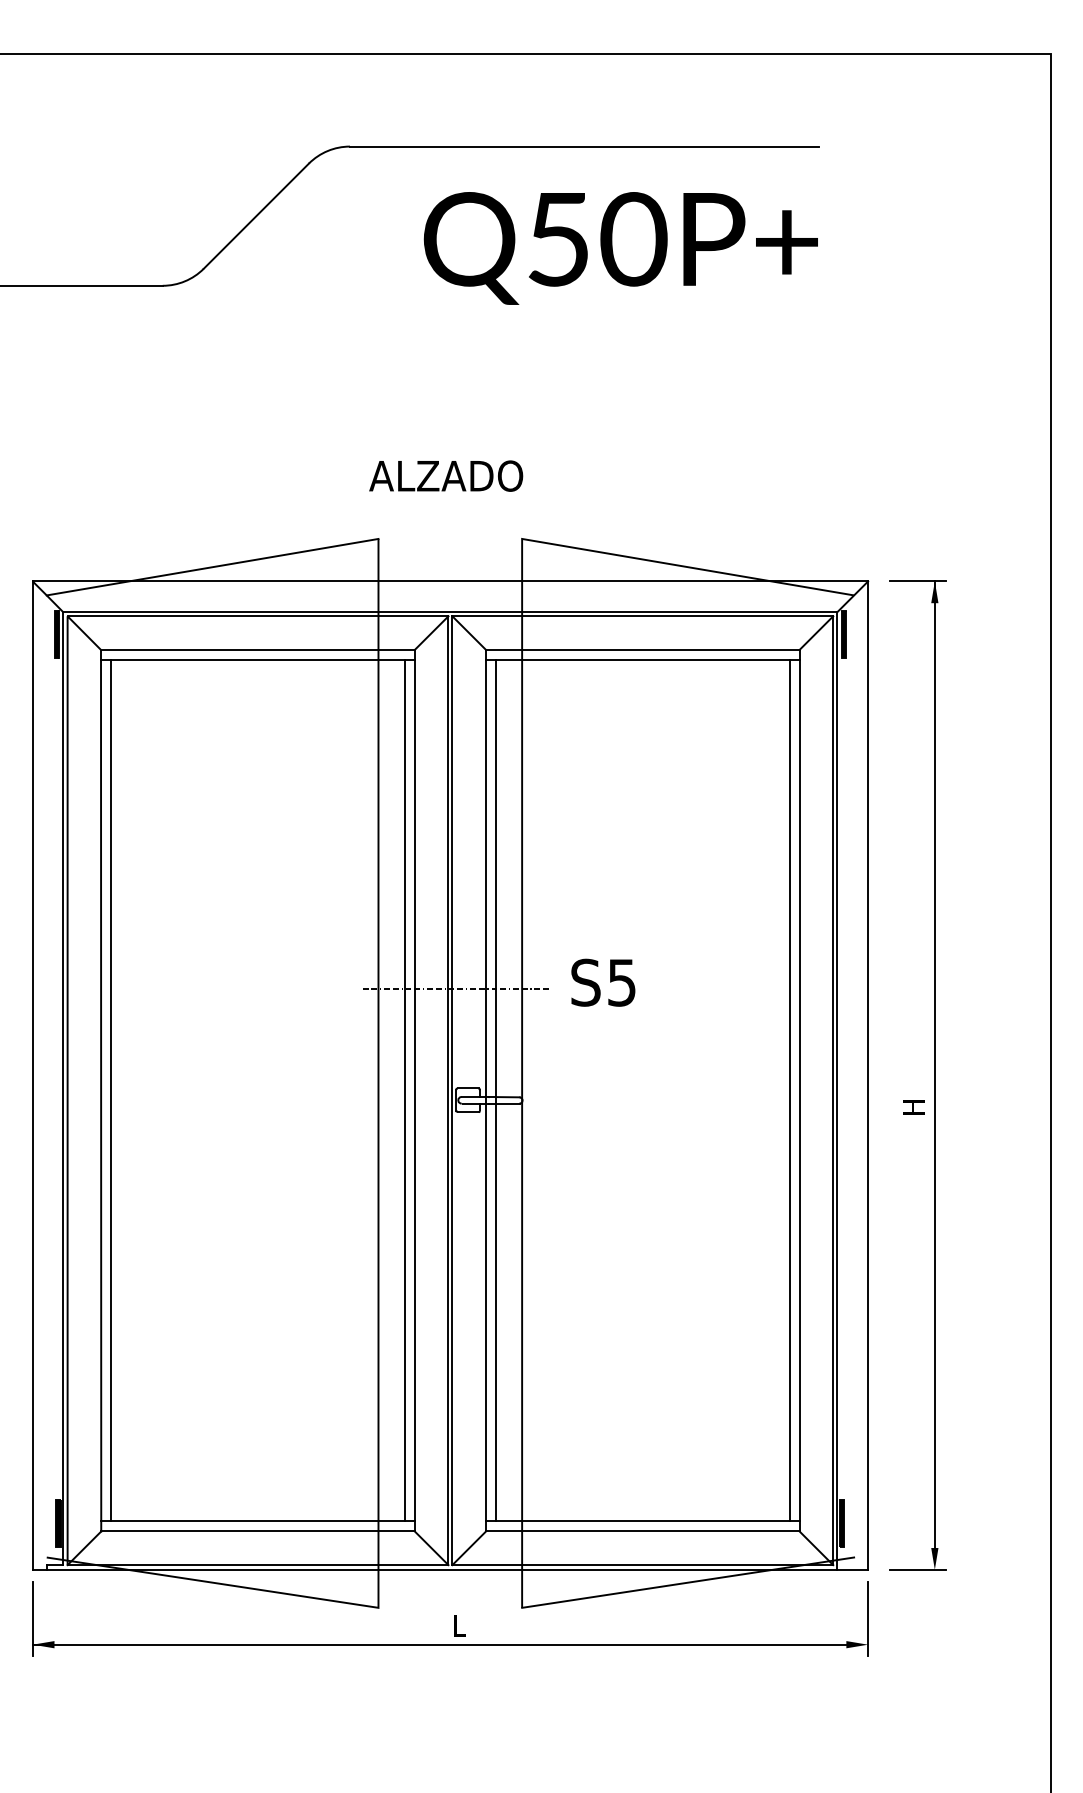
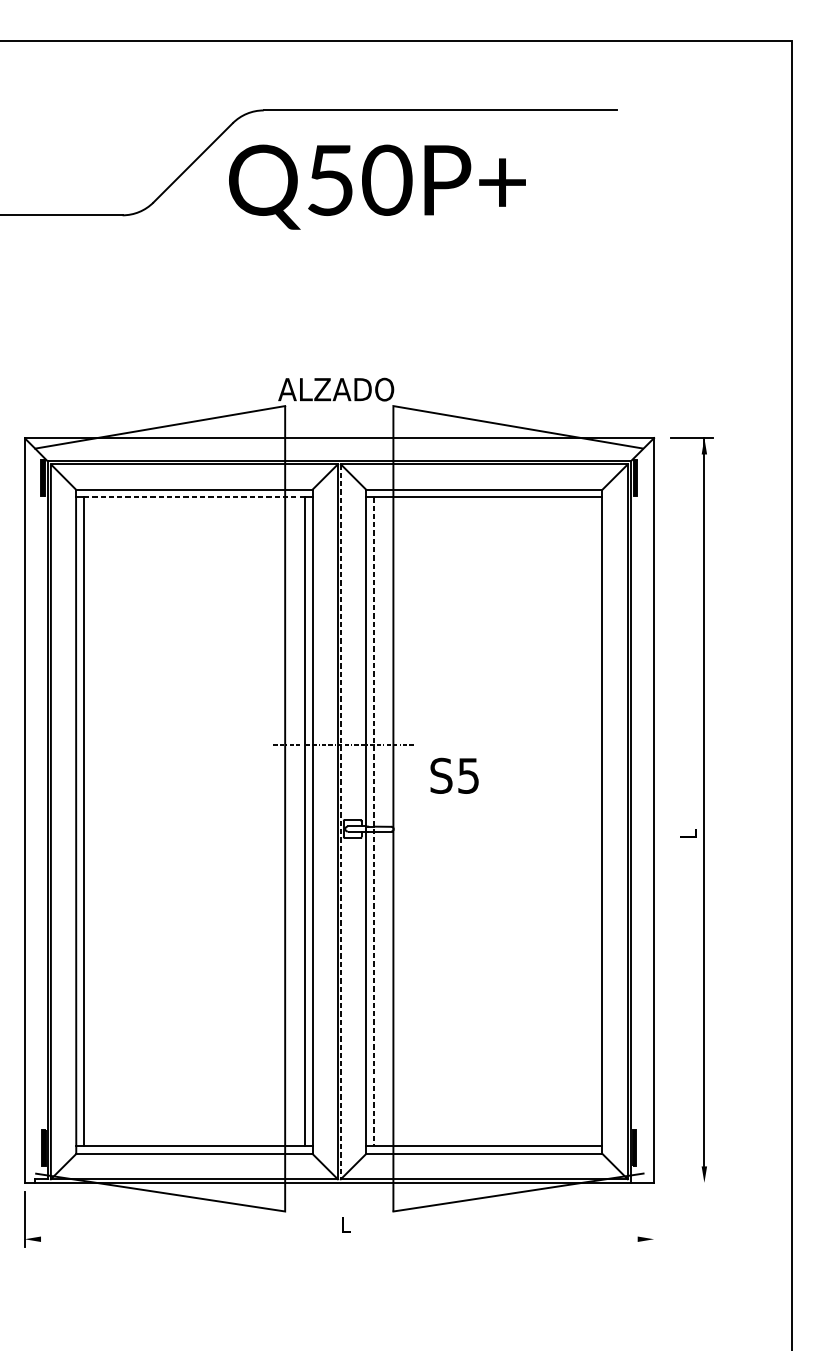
text: (620, 248) -> (377, 187), moved
text: (446, 475) -> (336, 389), moved
line: (257, 660) -> (194, 497), solid -> dashed
text: (603, 982) -> (454, 775), moved
line: (496, 1090) -> (374, 821), solid -> dashed
line: (789, 1090) -> (594, 821), removed
line: (452, 1091) -> (340, 822), solid -> dashed
text: (913, 1107) -> (688, 834), H -> L
line: (917, 1569) -> (691, 1182), removed
line: (868, 1618) -> (654, 1219), removed
line: (439, 1644) -> (331, 1239), removed

